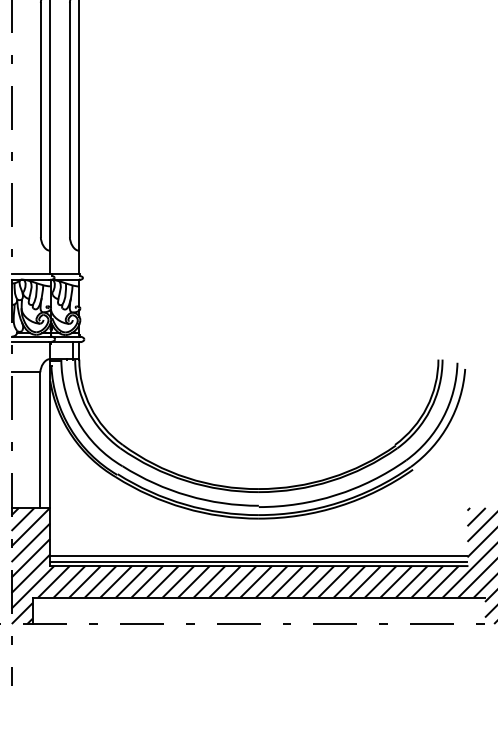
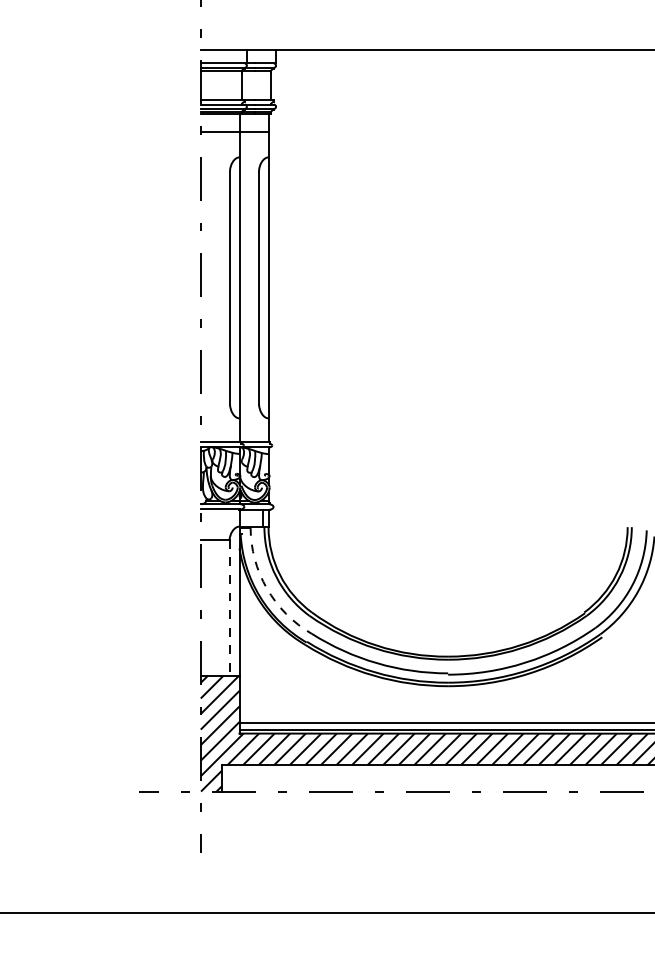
arc: (77, 420) -> (266, 588), solid -> dashed
line: (40, 439) -> (229, 607), solid -> dashed

